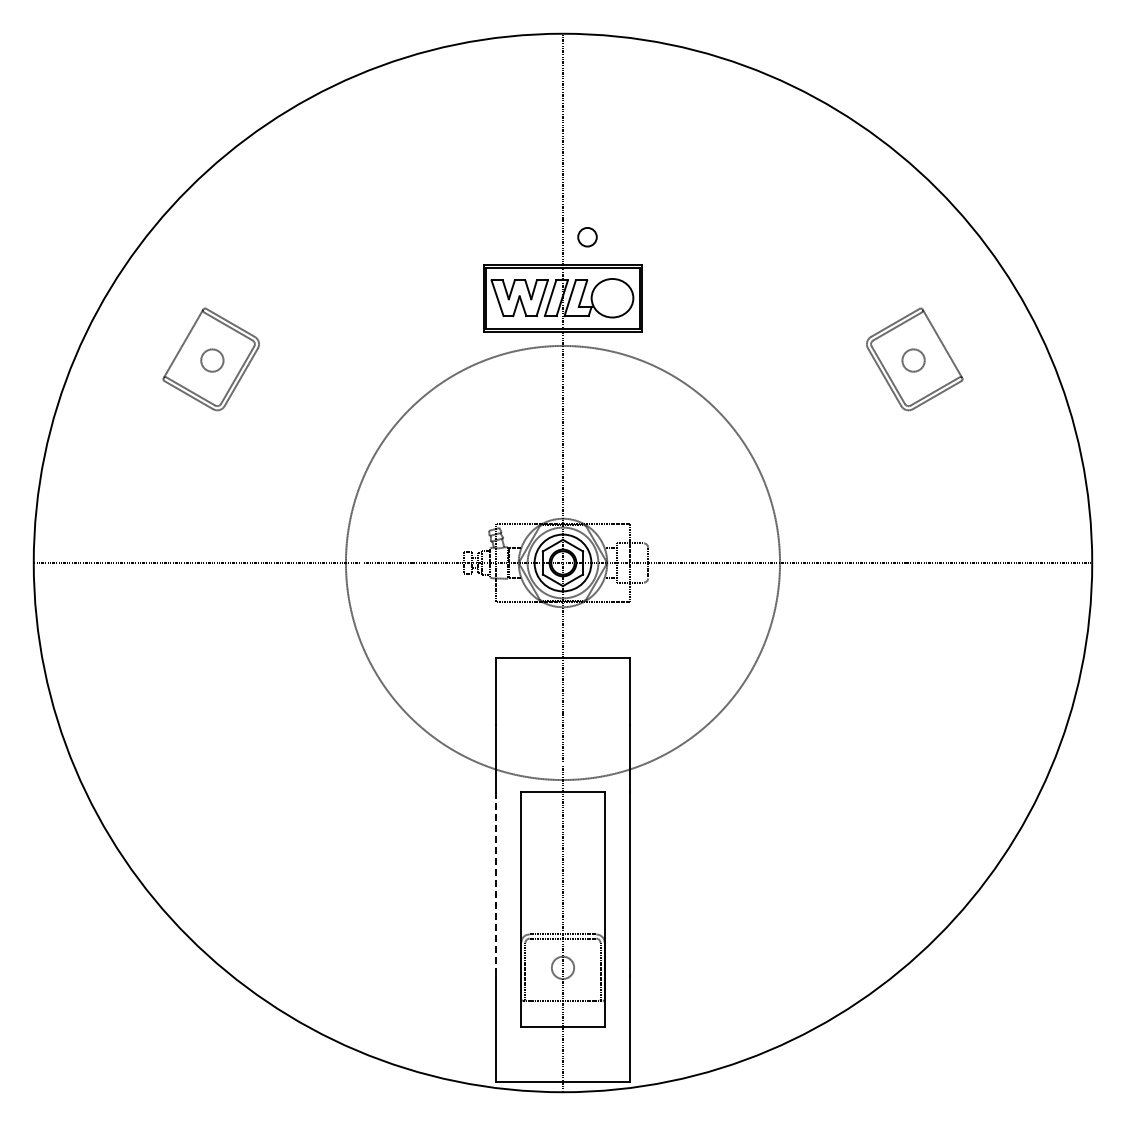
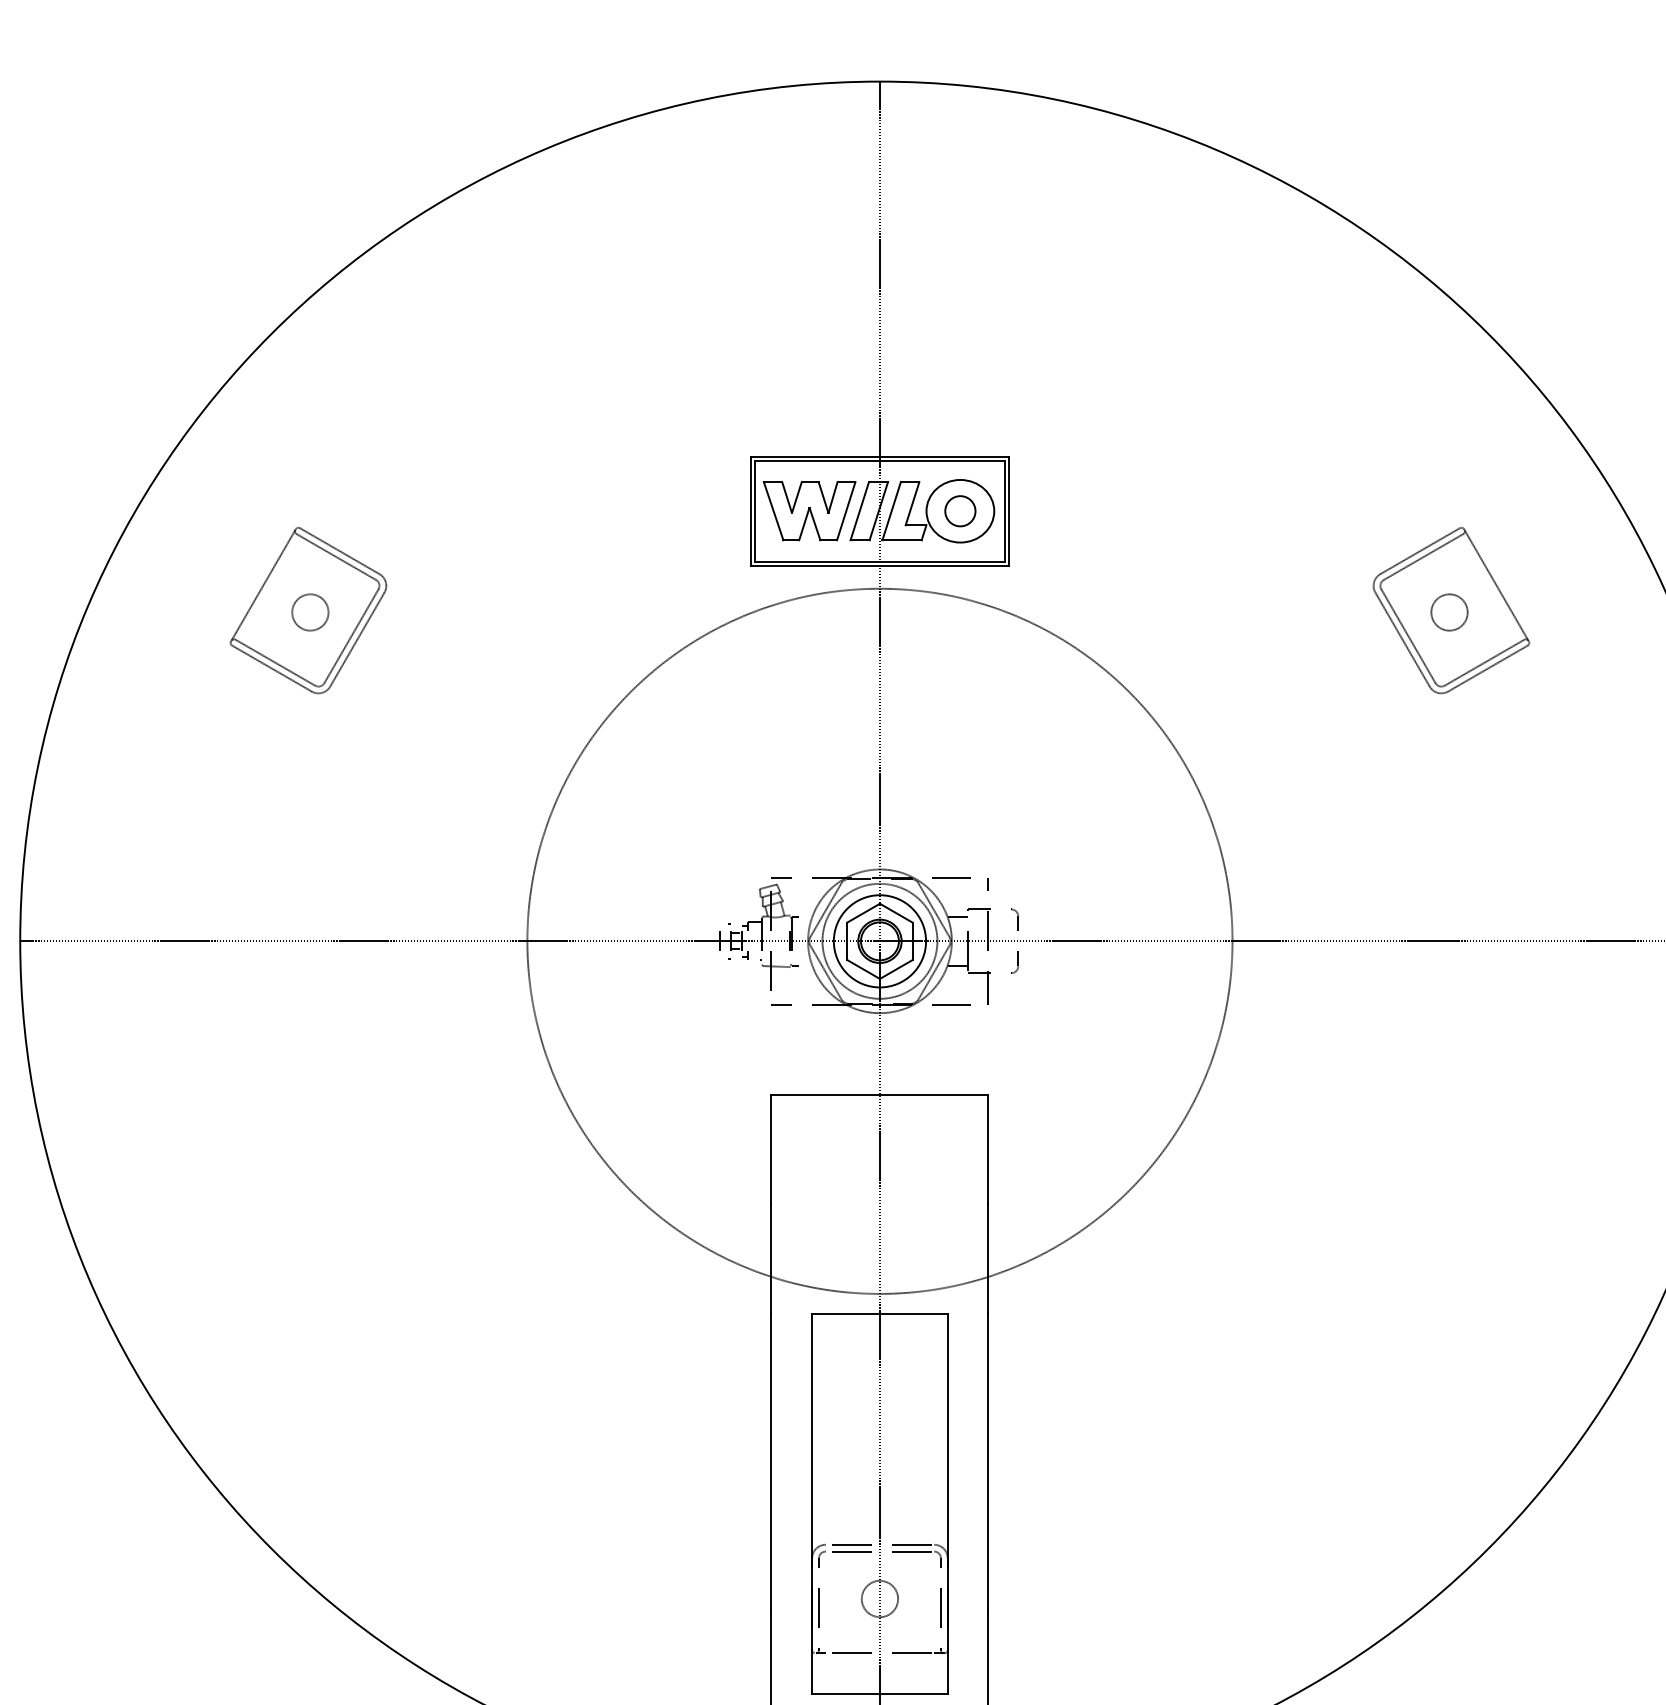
part: (587, 237) -> (960, 511), moved
line: (496, 884) -> (771, 1463), dashed -> solid

